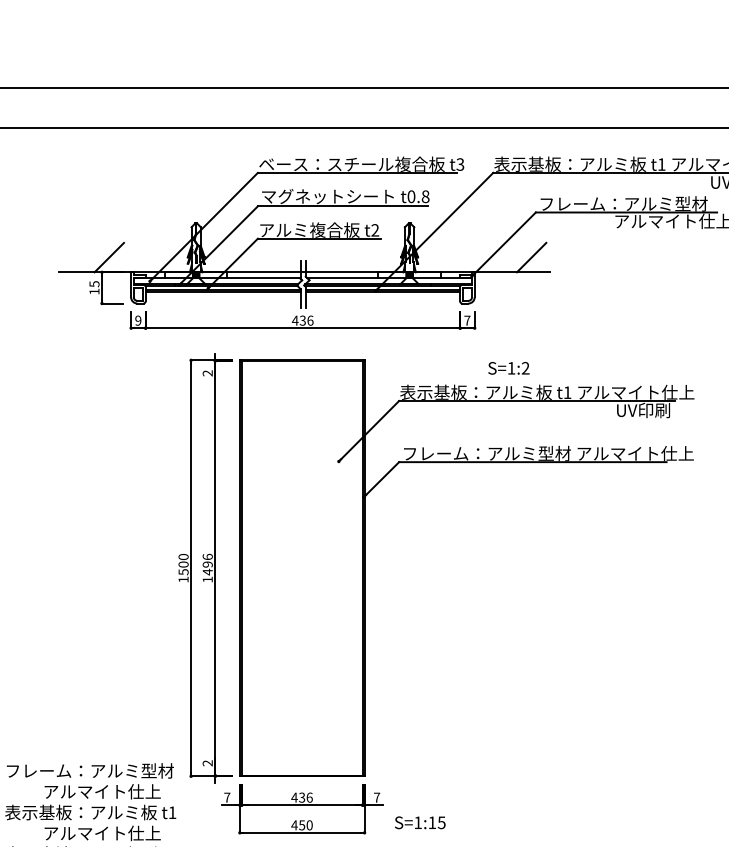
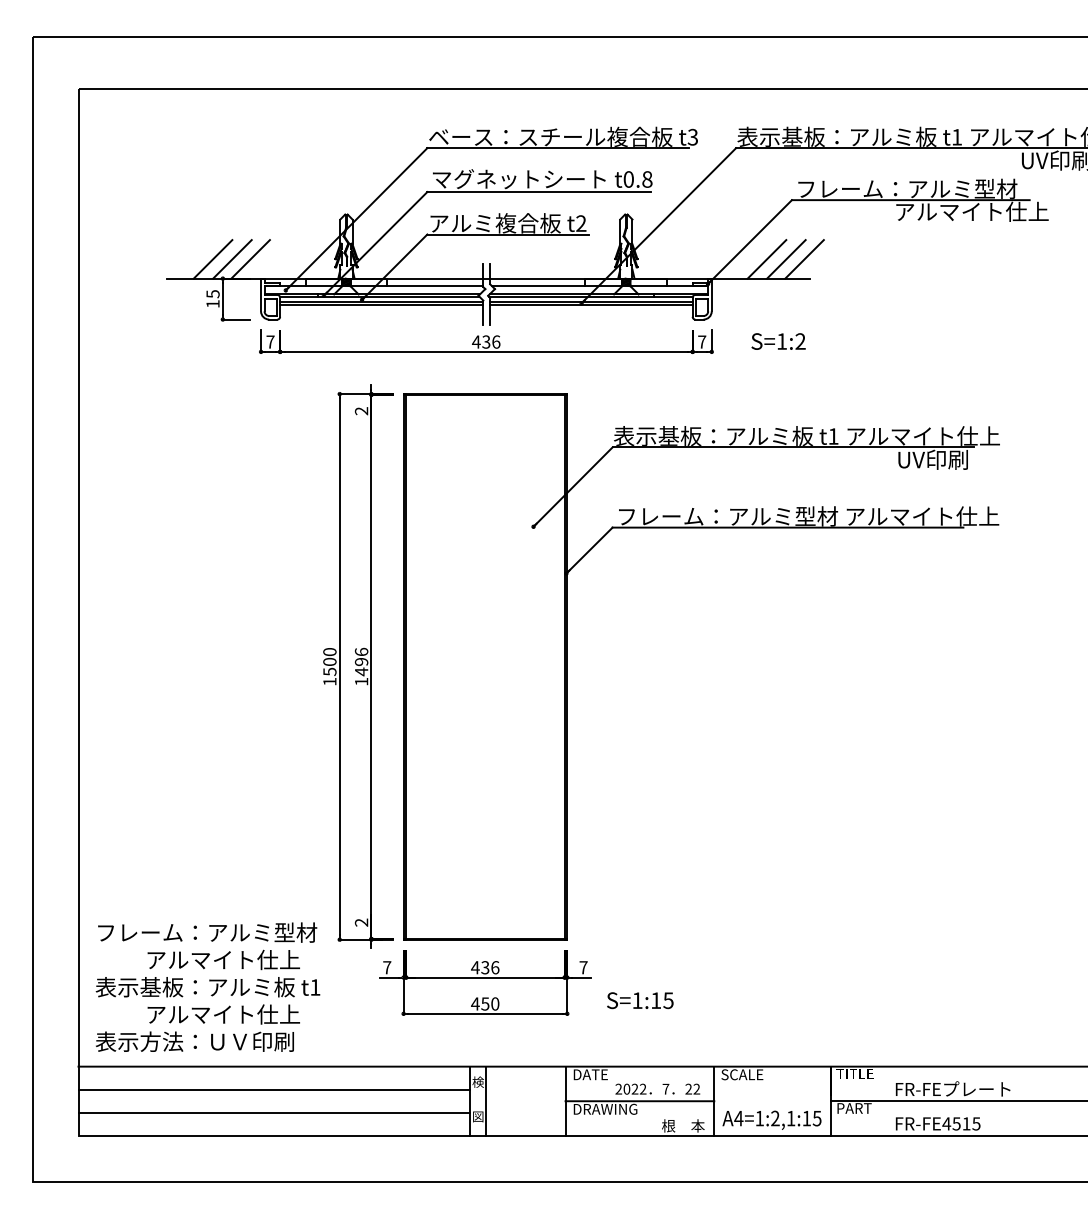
line: (94, 257) -> (212, 259), added
line: (123, 257) -> (250, 259), added
line: (516, 257) -> (766, 259), added
line: (545, 257) -> (804, 259), added
text: (138, 320) -> (270, 341), 9 -> 7
text: (508, 368) -> (778, 341), moved

